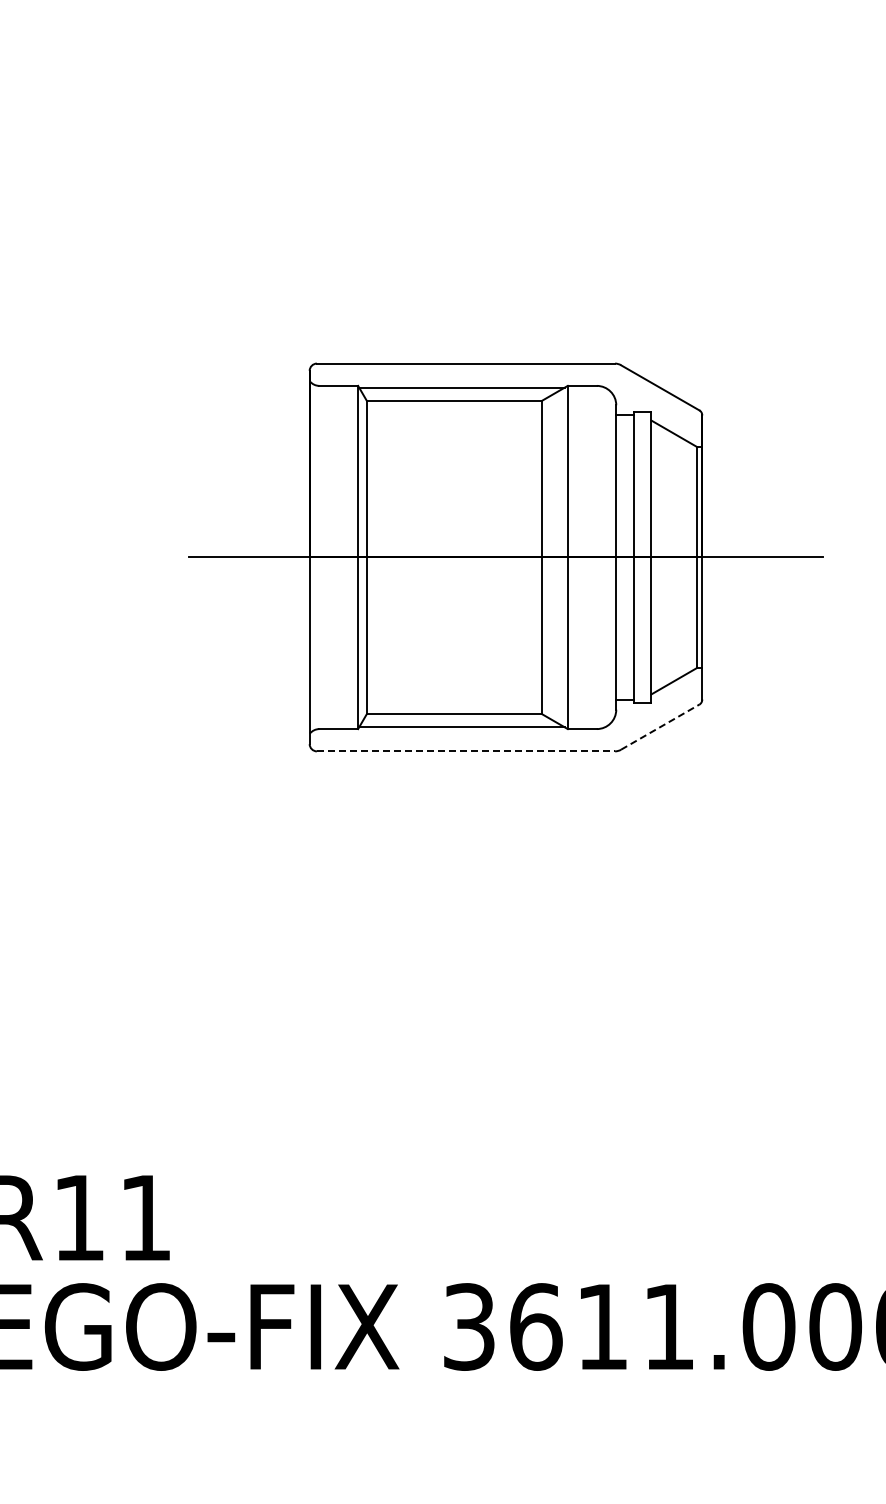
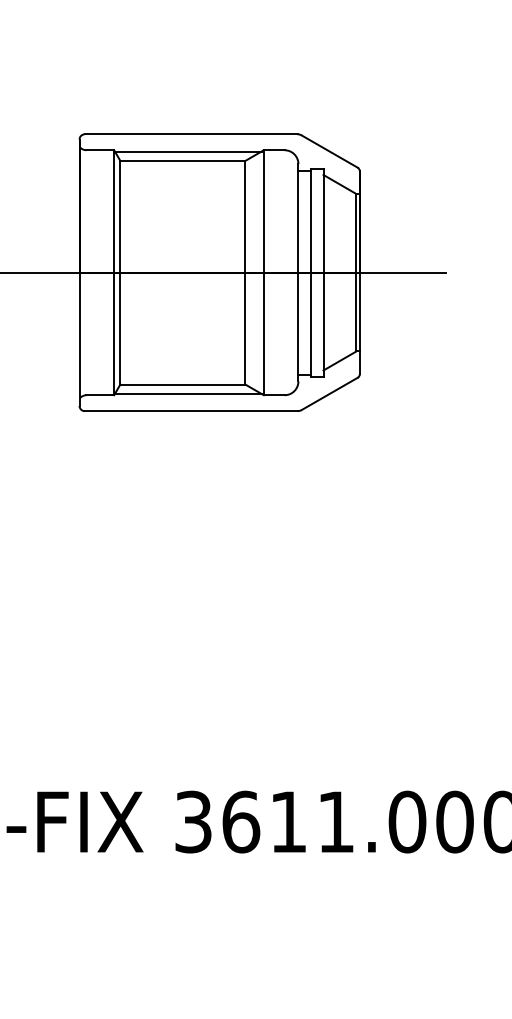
line: (660, 726) -> (330, 393), dashed -> solid
line: (466, 751) -> (191, 411), dashed -> solid

